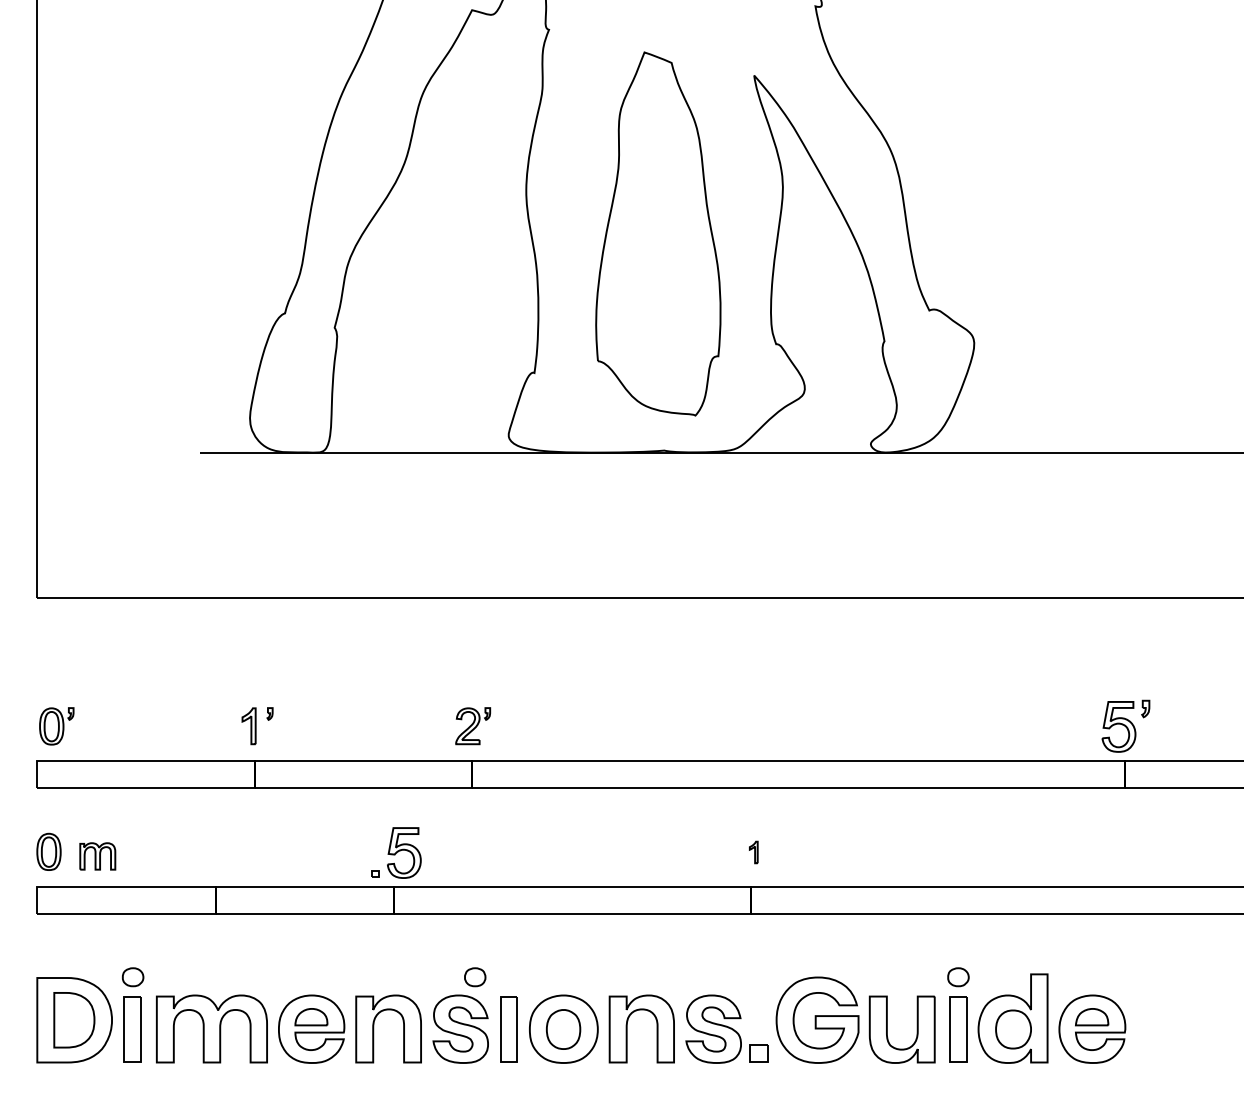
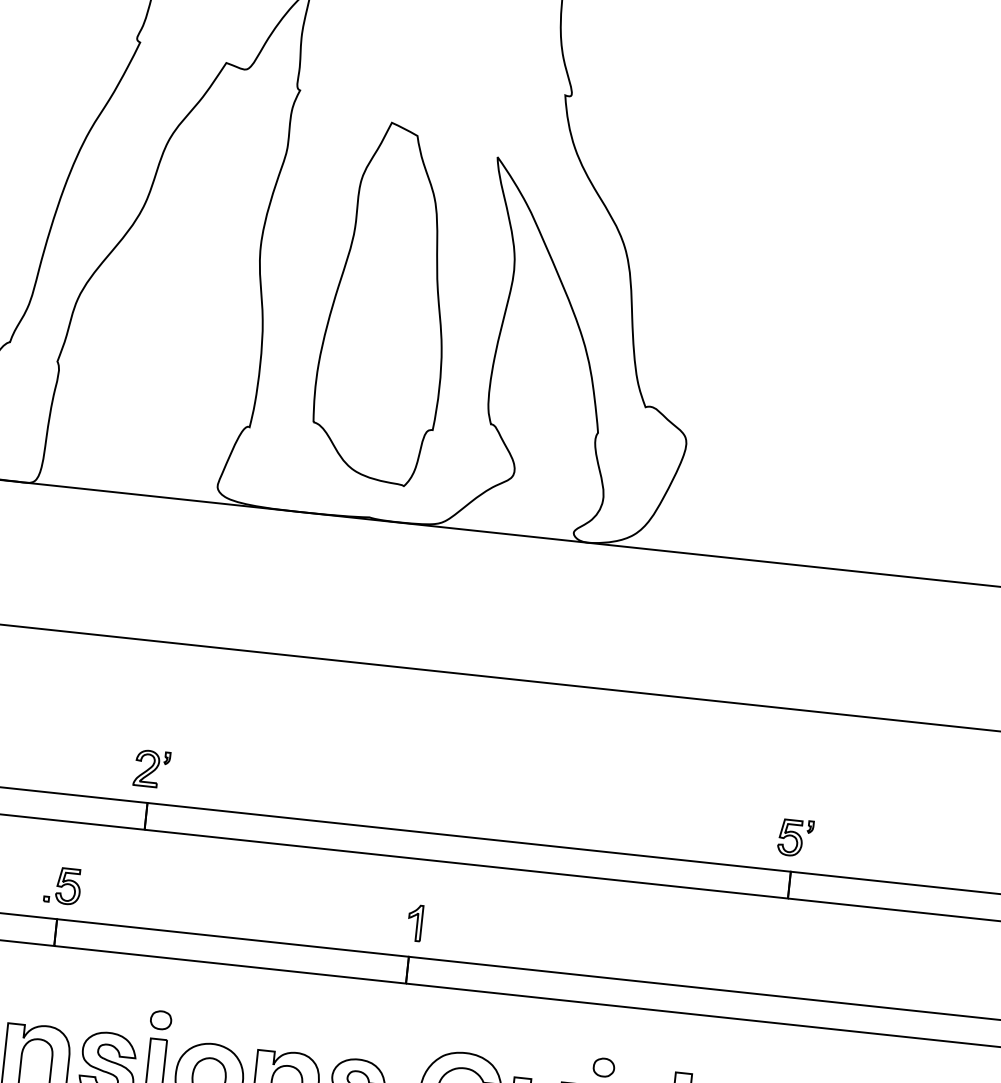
part: (1125, 726) -> (795, 838), size x0.71
part: (396, 852) -> (63, 885), size x0.71
part: (753, 852) -> (415, 923), size x1.67
part: (475, 977) -> (161, 1020), moved

